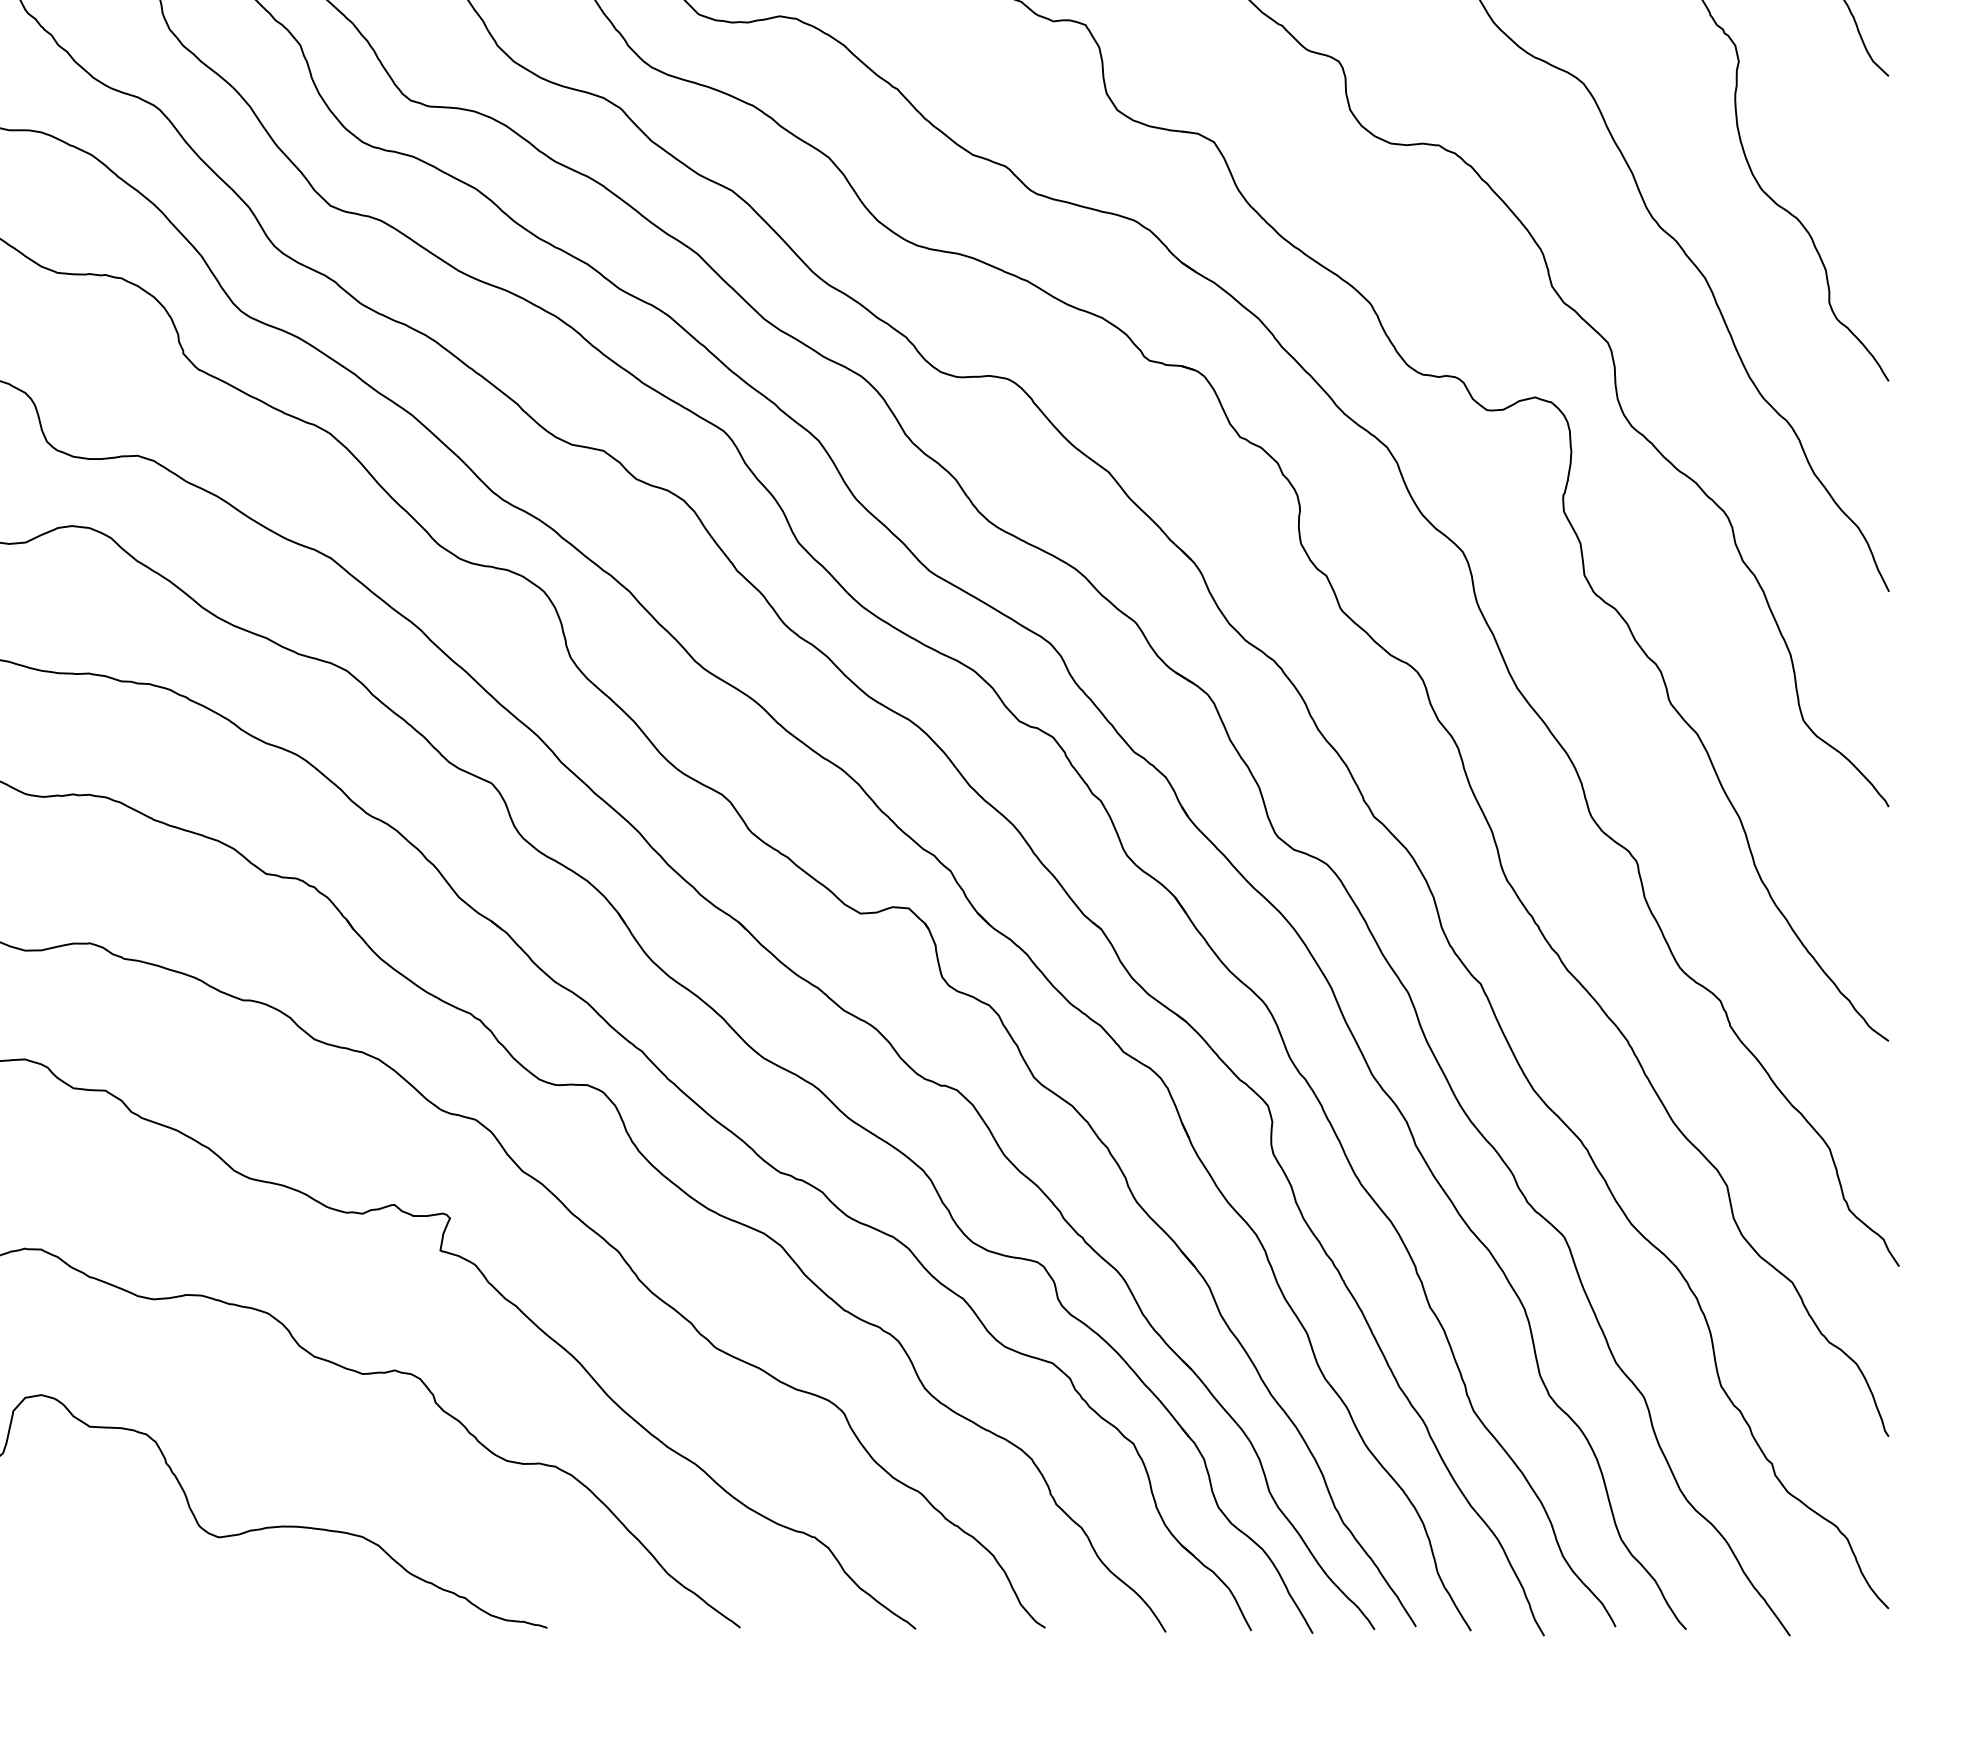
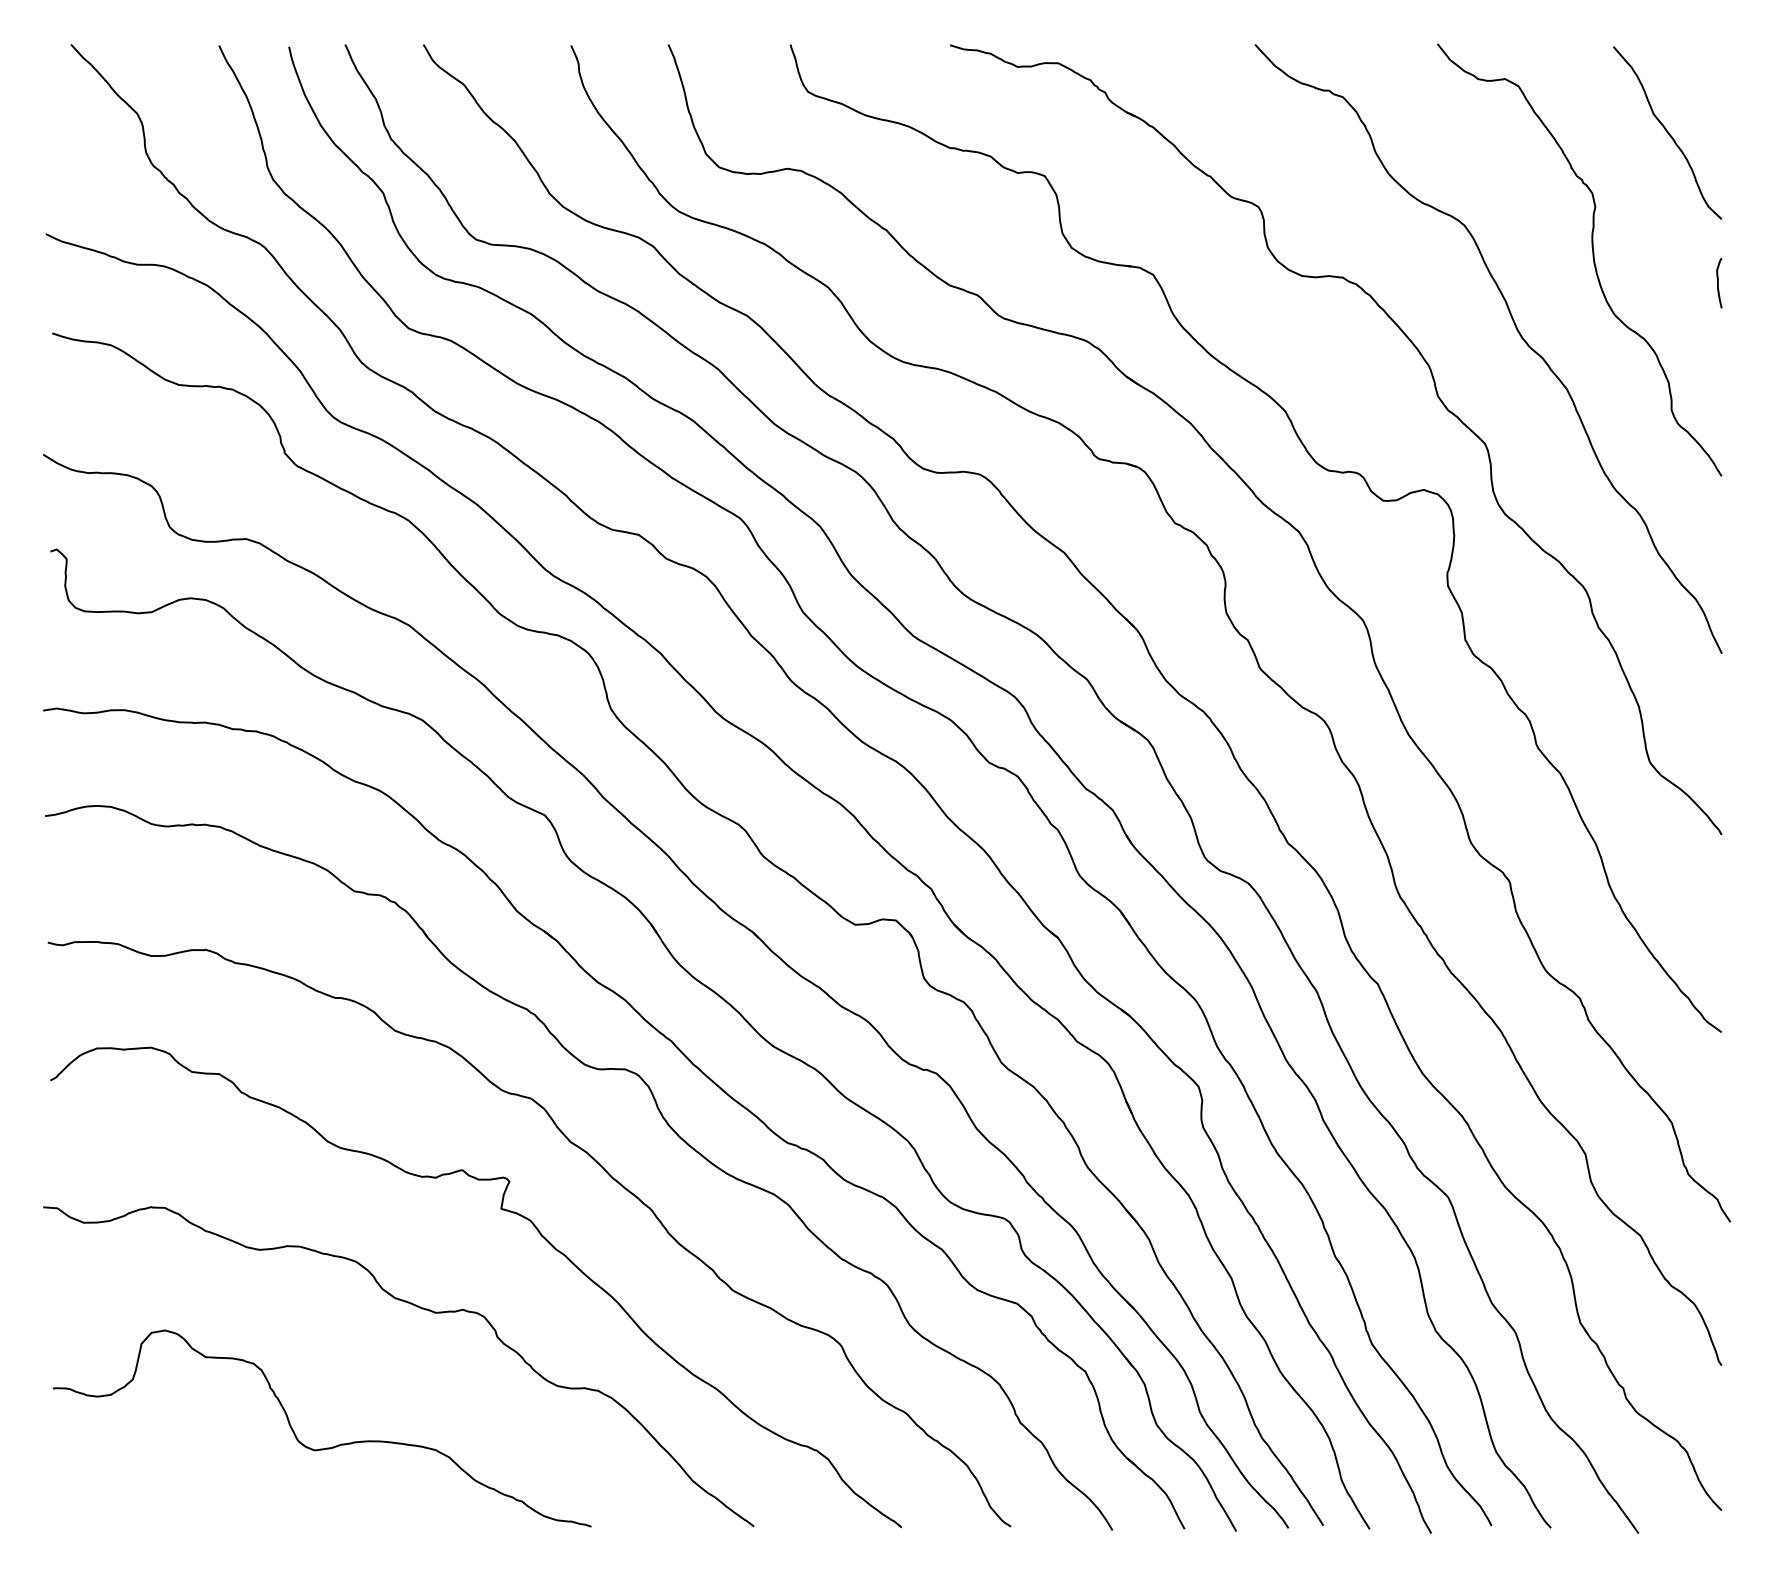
curve: (1884, 152) -> (1718, 283), added

